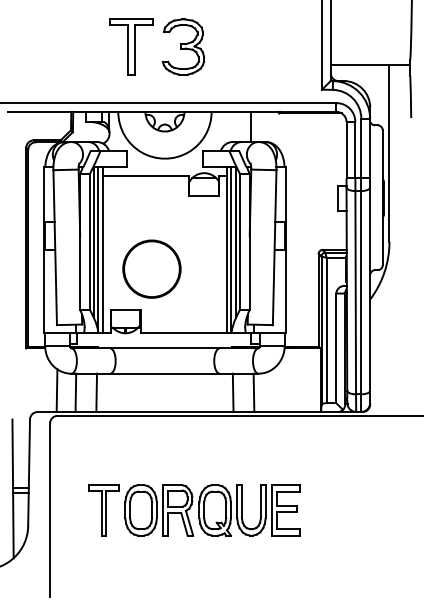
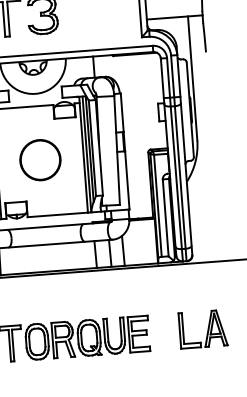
circle: (151, 268) -> (40, 159), moved
line: (272, 390) -> (123, 250), added
part: (383, 512) -> (207, 330), added

